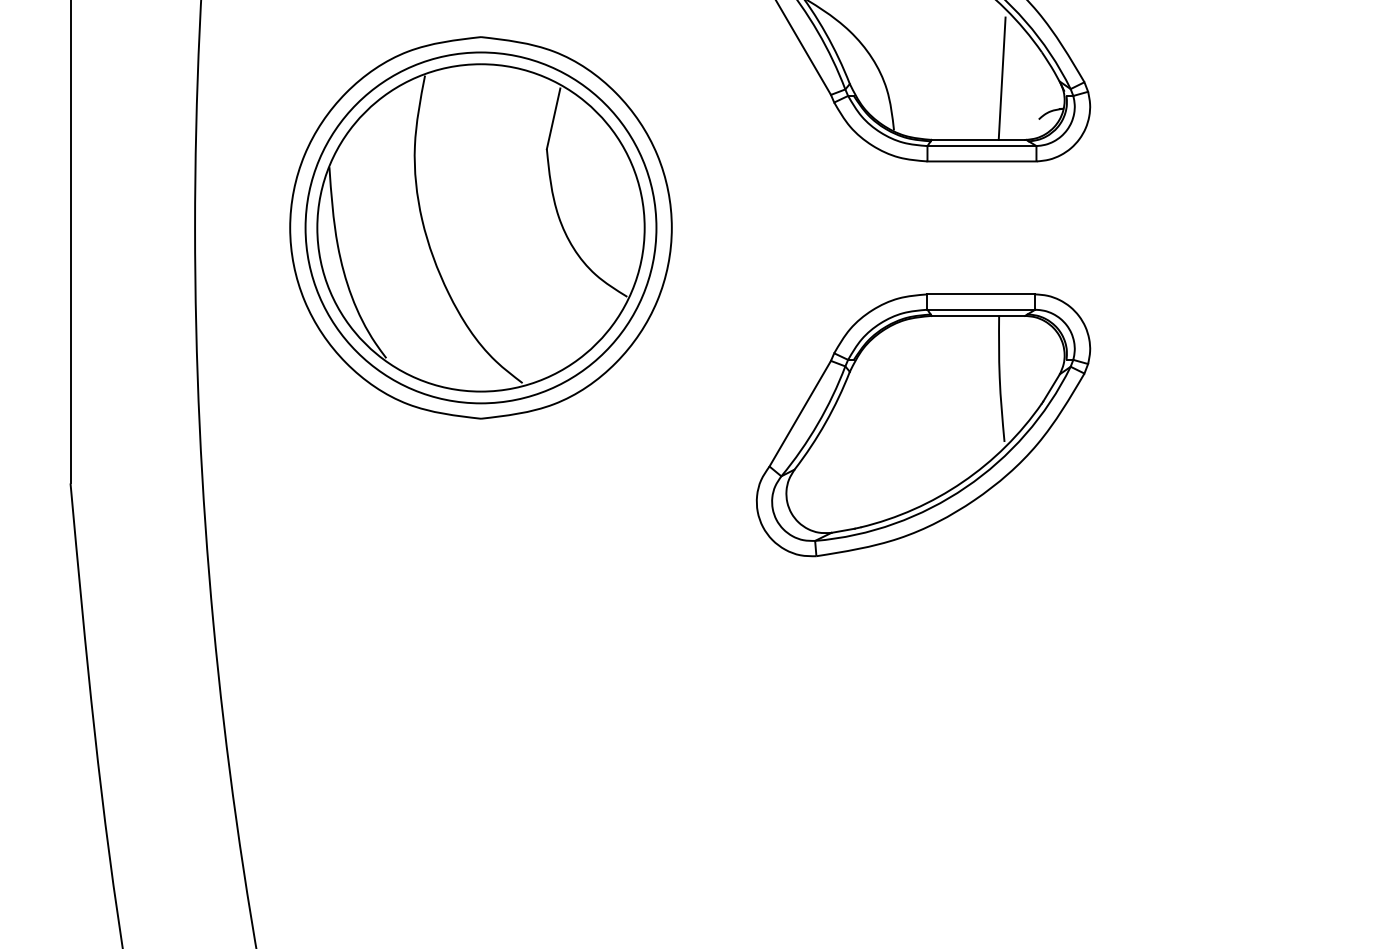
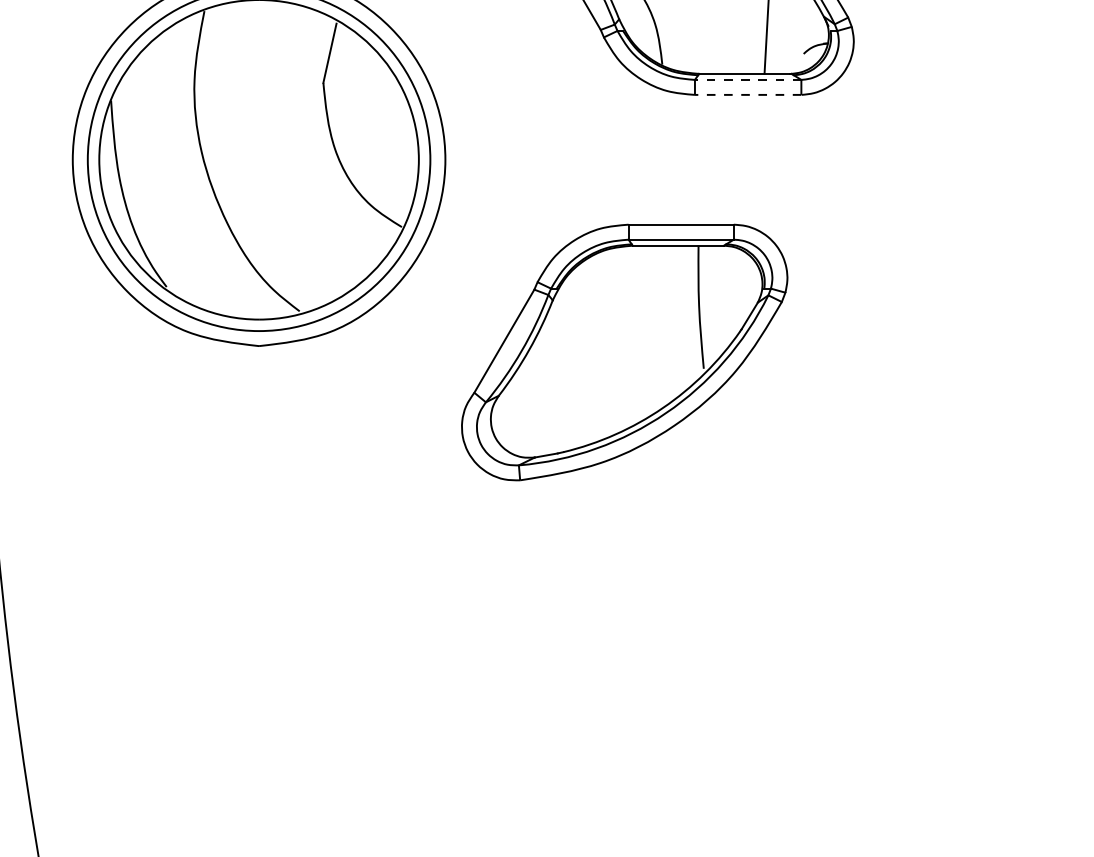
line: (981, 146) -> (747, 80), solid -> dashed
line: (981, 161) -> (747, 94), solid -> dashed
part: (923, 425) -> (624, 352), moved

